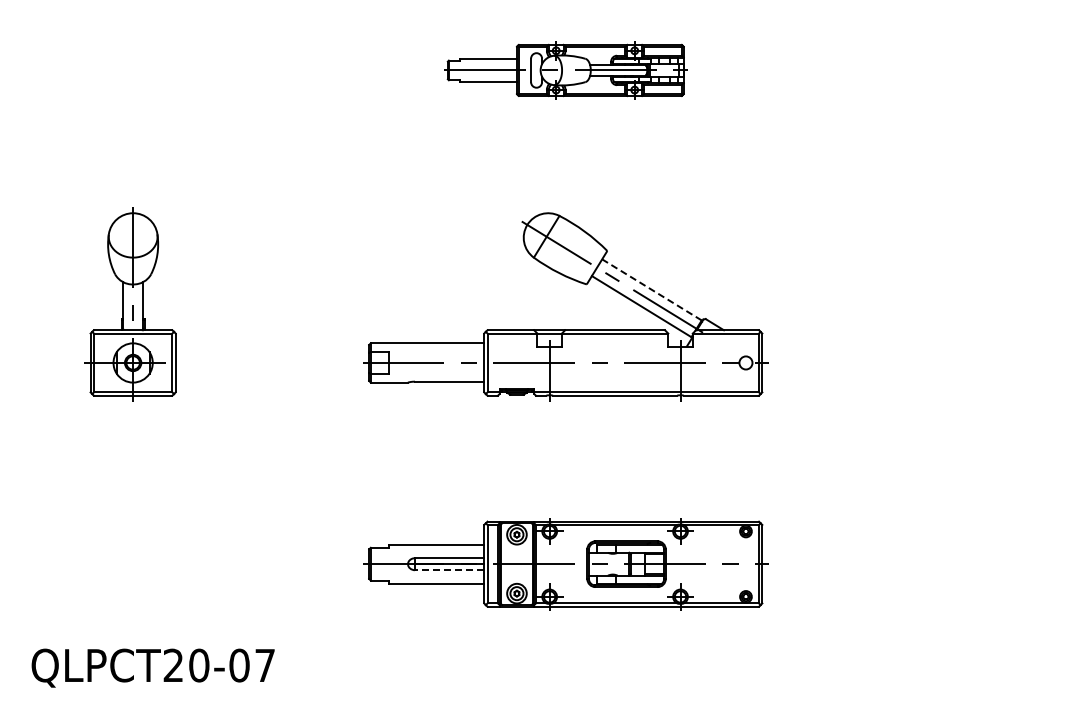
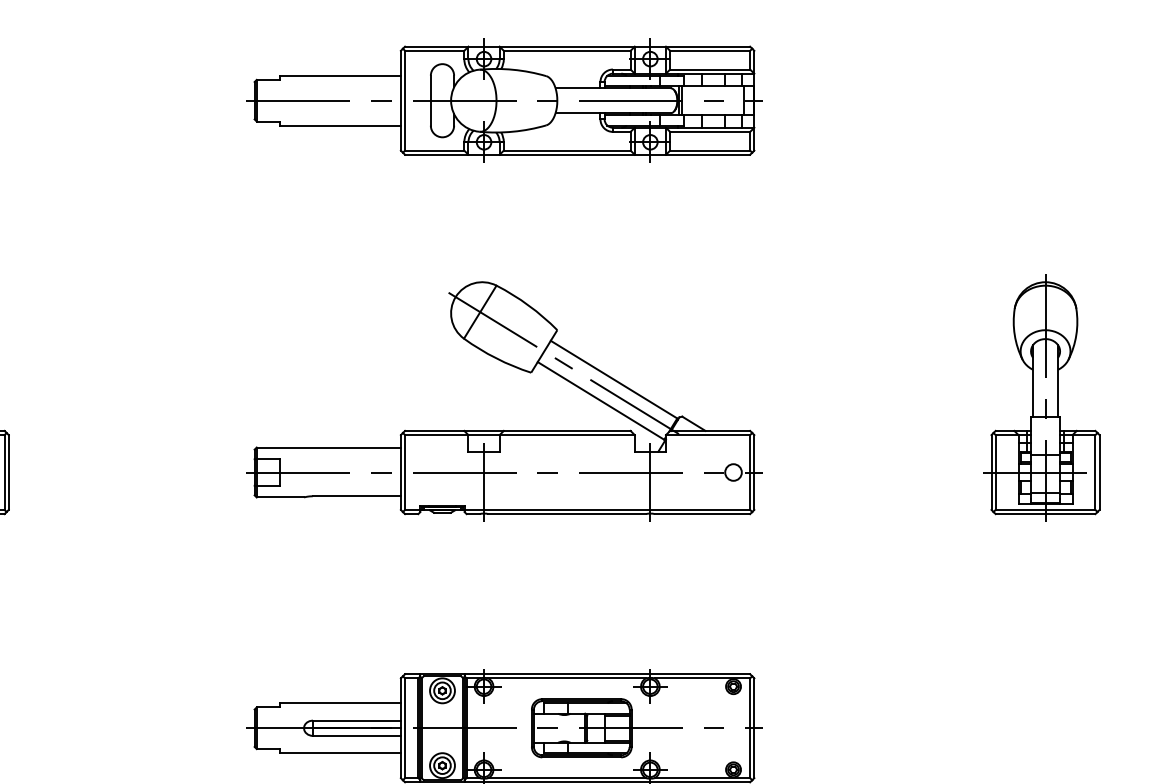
part: (565, 70) -> (504, 100), size x1.67
line: (651, 289) -> (613, 379), dashed -> solid
part: (988, 304) -> (1041, 398), added
line: (449, 570) -> (356, 736), dashed -> solid

